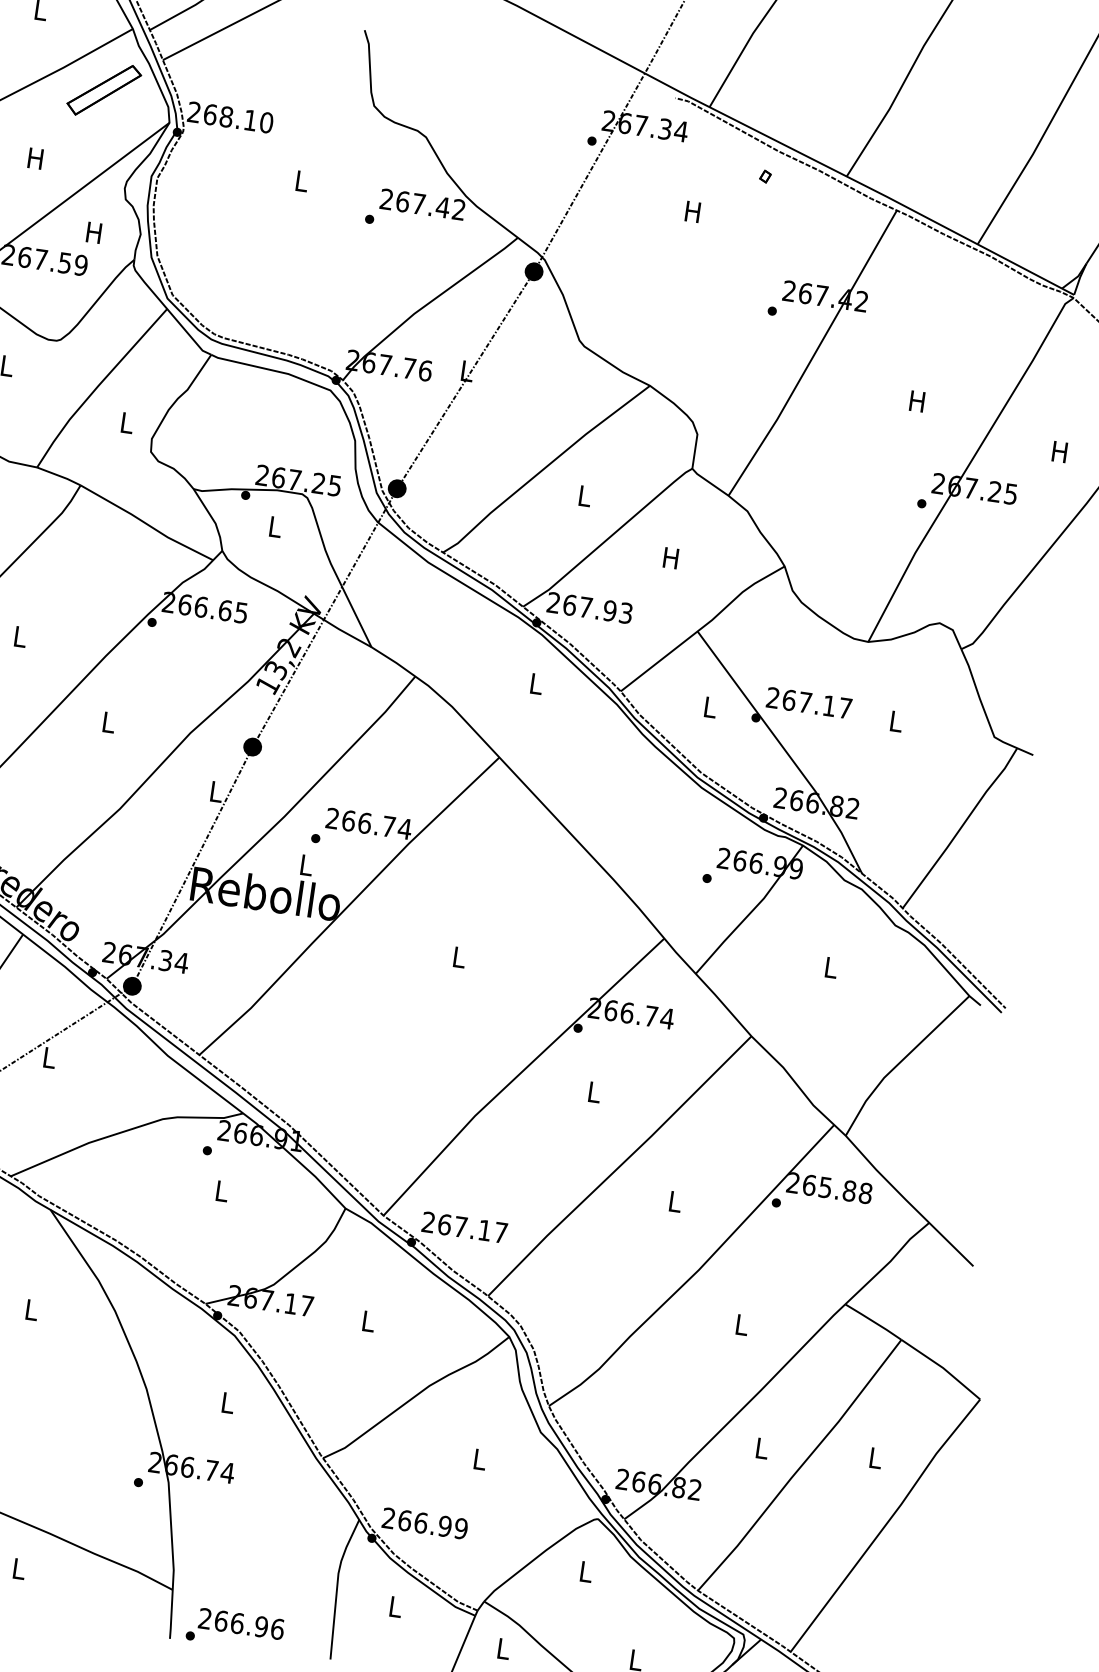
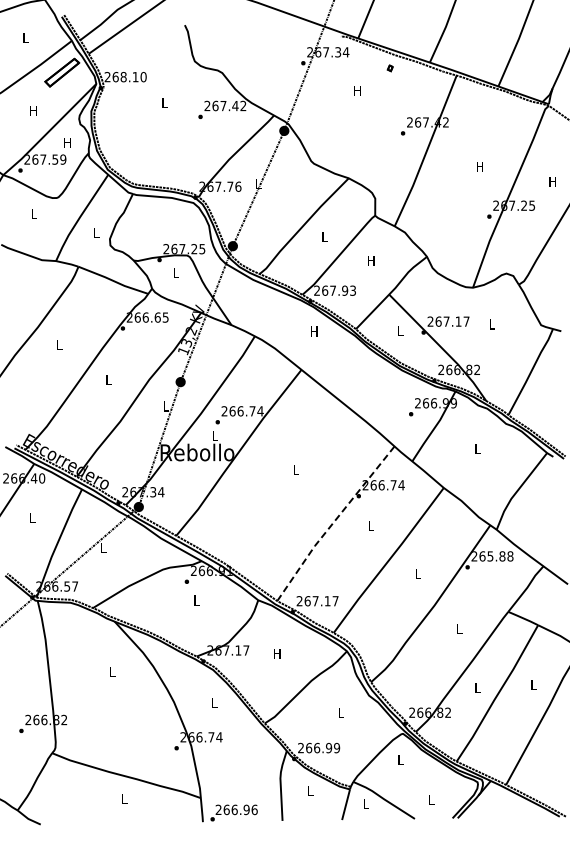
text: (536, 684) -> (314, 331), L -> H
line: (519, 1073) -> (333, 522), solid -> dashed
text: (368, 1321) -> (277, 653), L -> H

